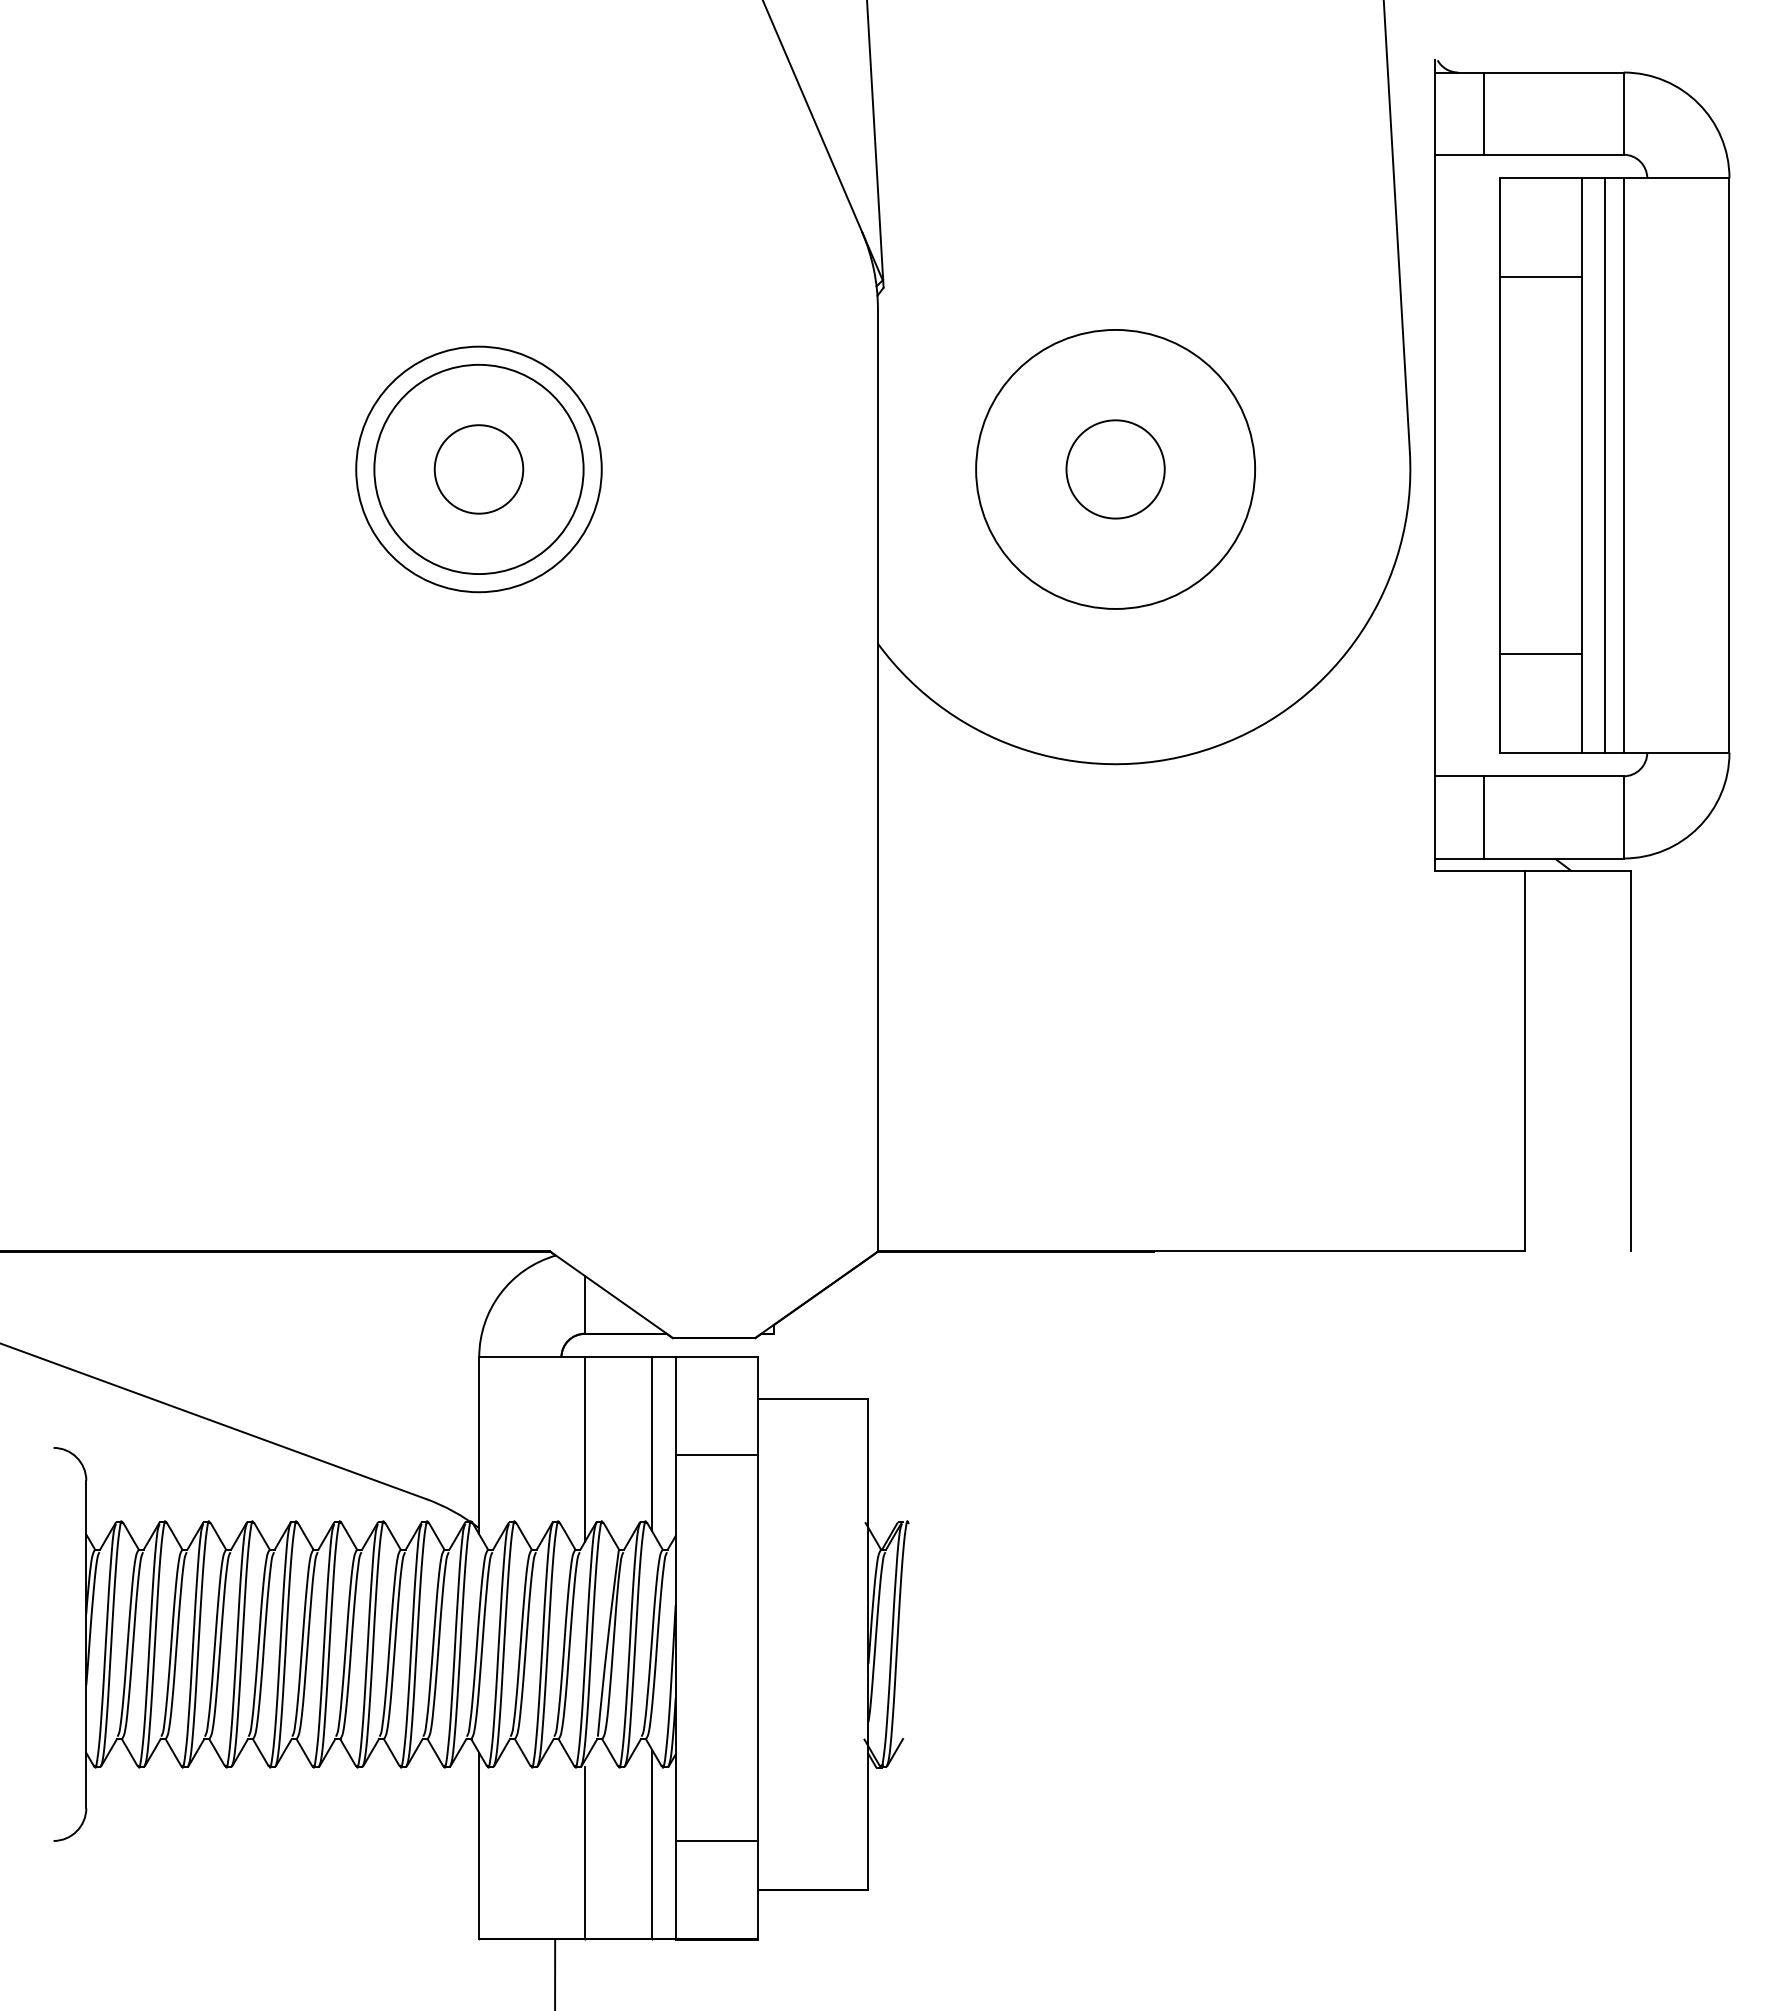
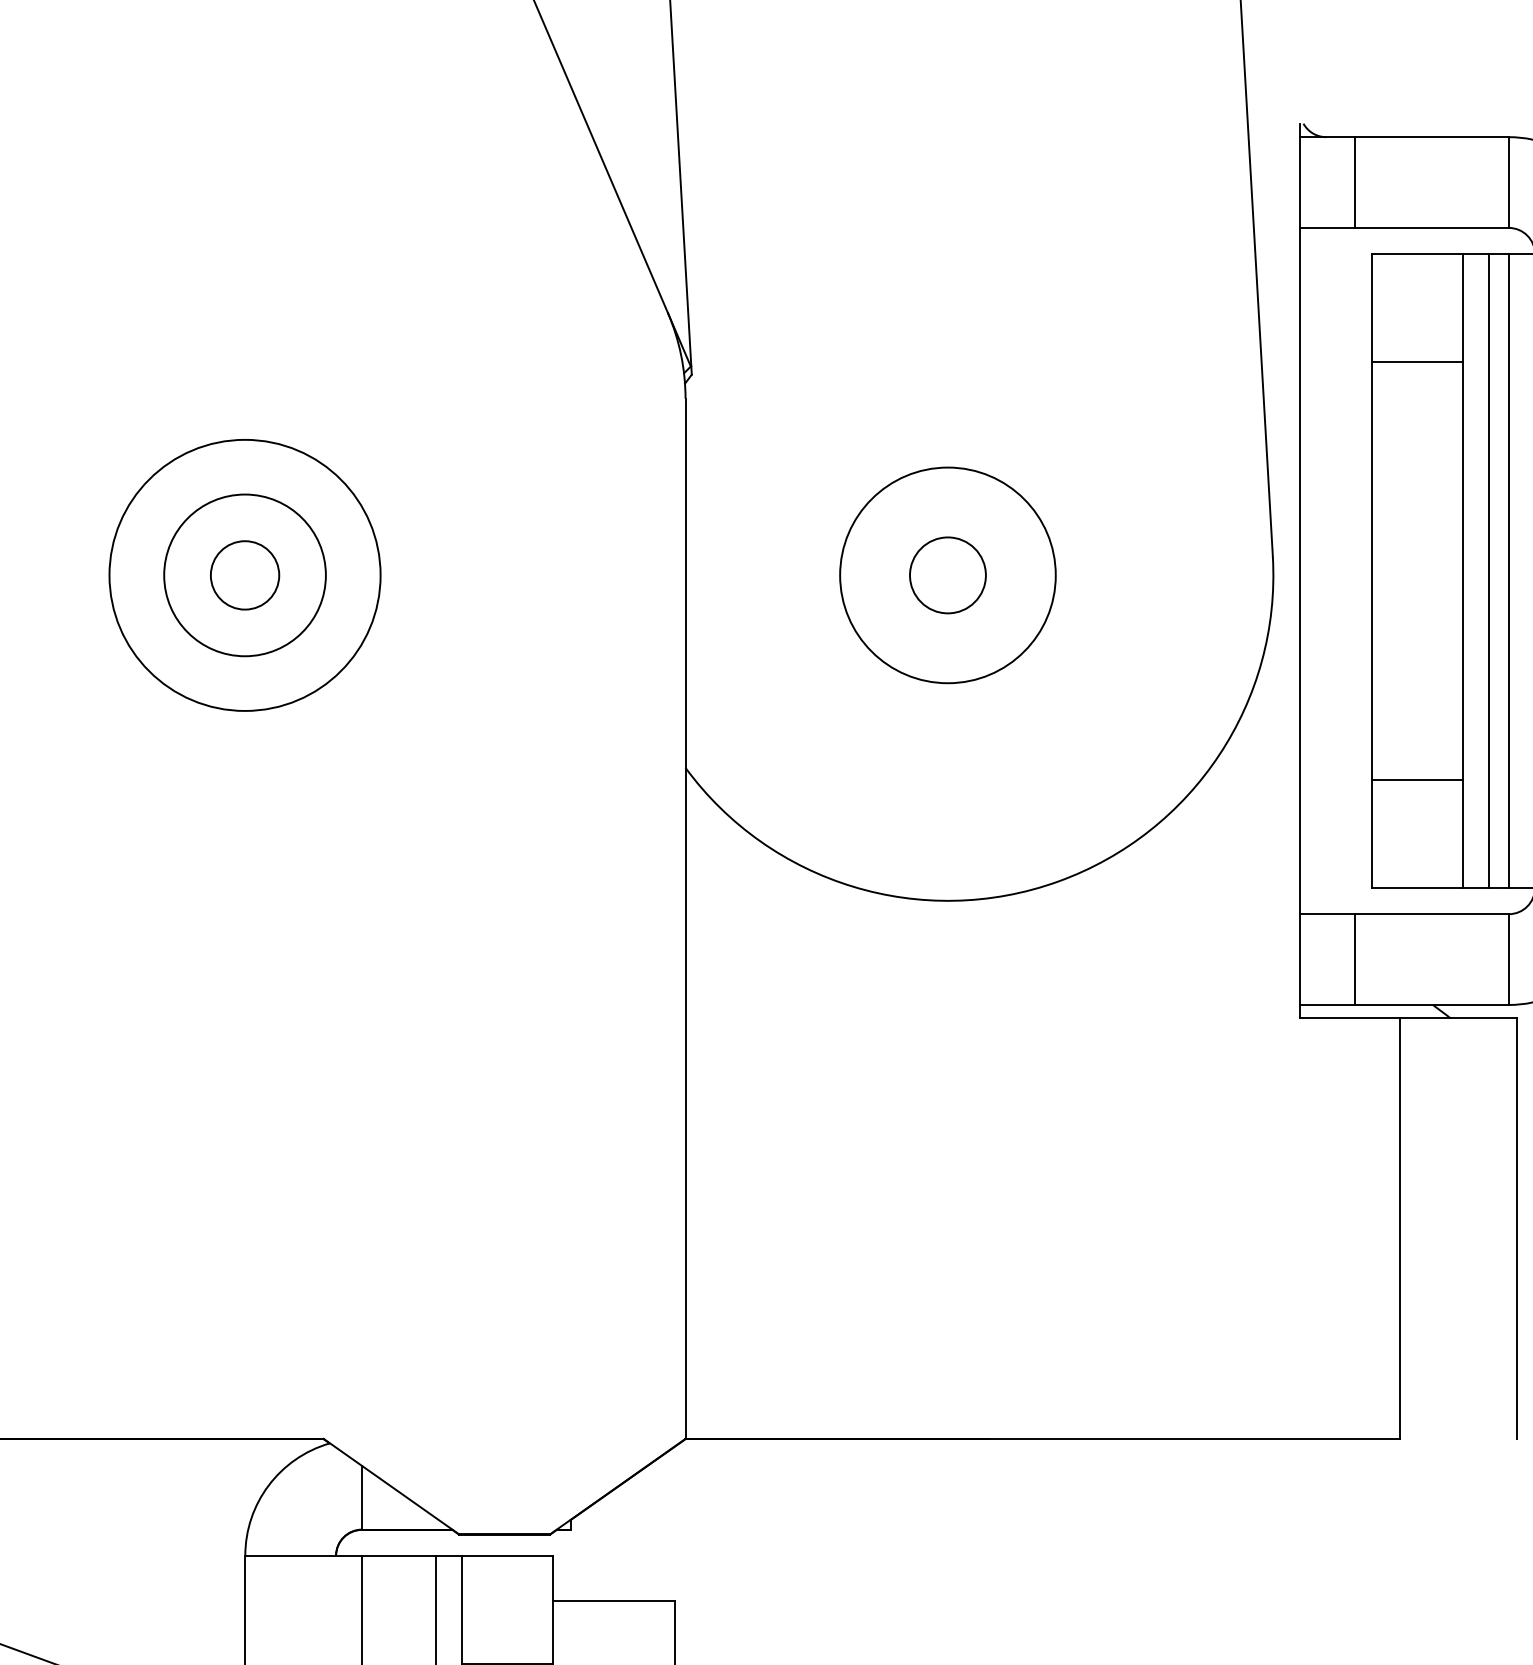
circle: (1115, 468) -> (947, 574), size x0.7
circle: (478, 469) -> (244, 575), size x0.7
circle: (478, 469) -> (244, 575), size x0.7
circle: (1115, 469) -> (947, 575), size x0.7

